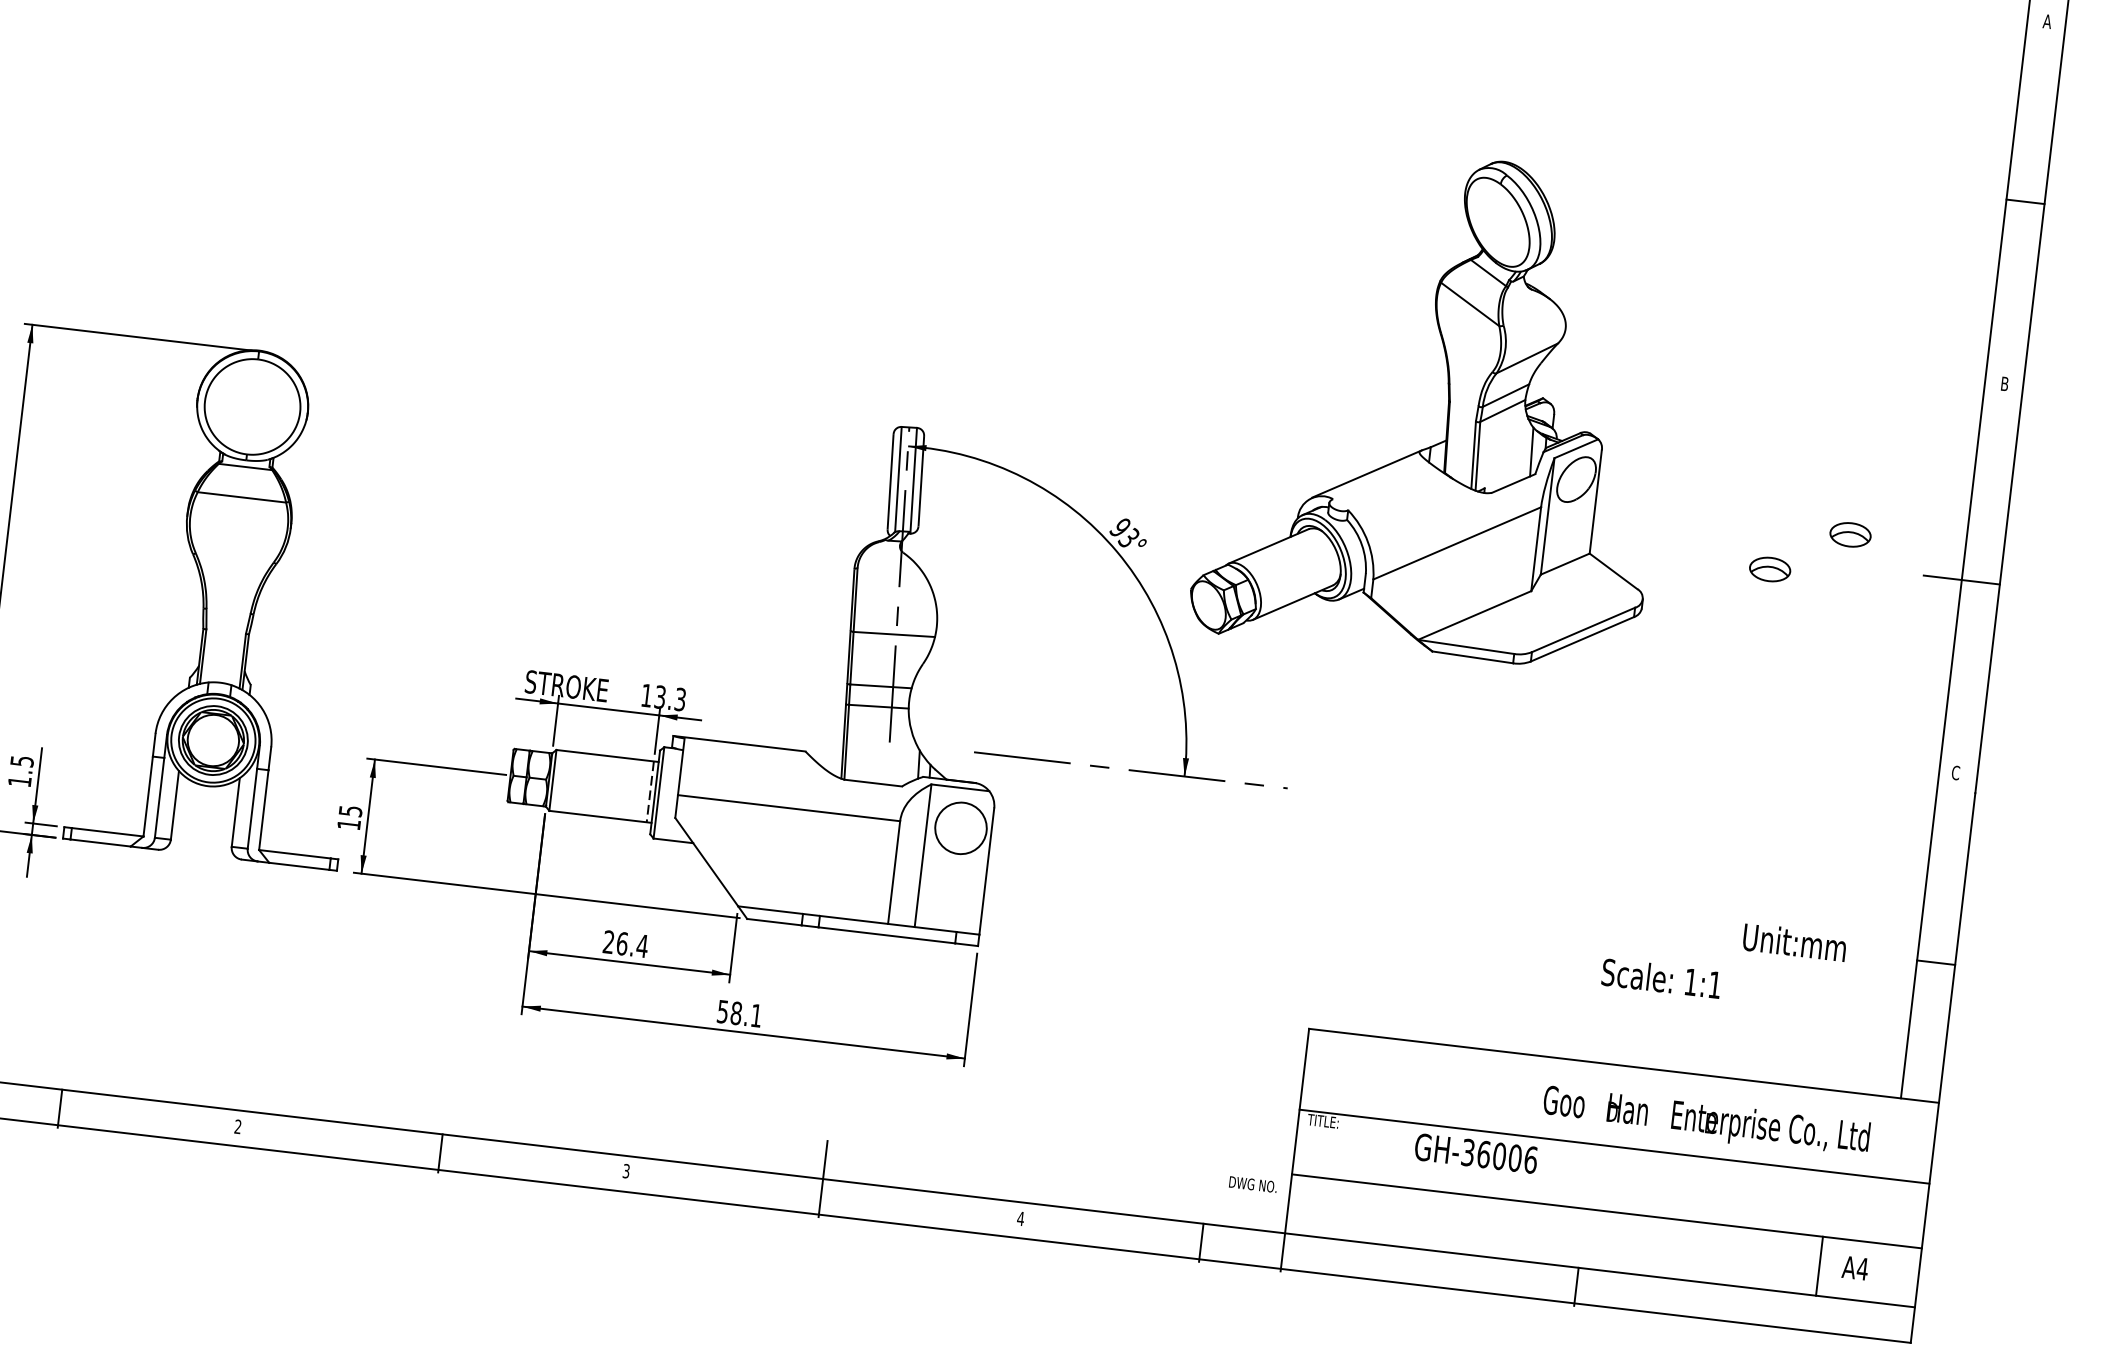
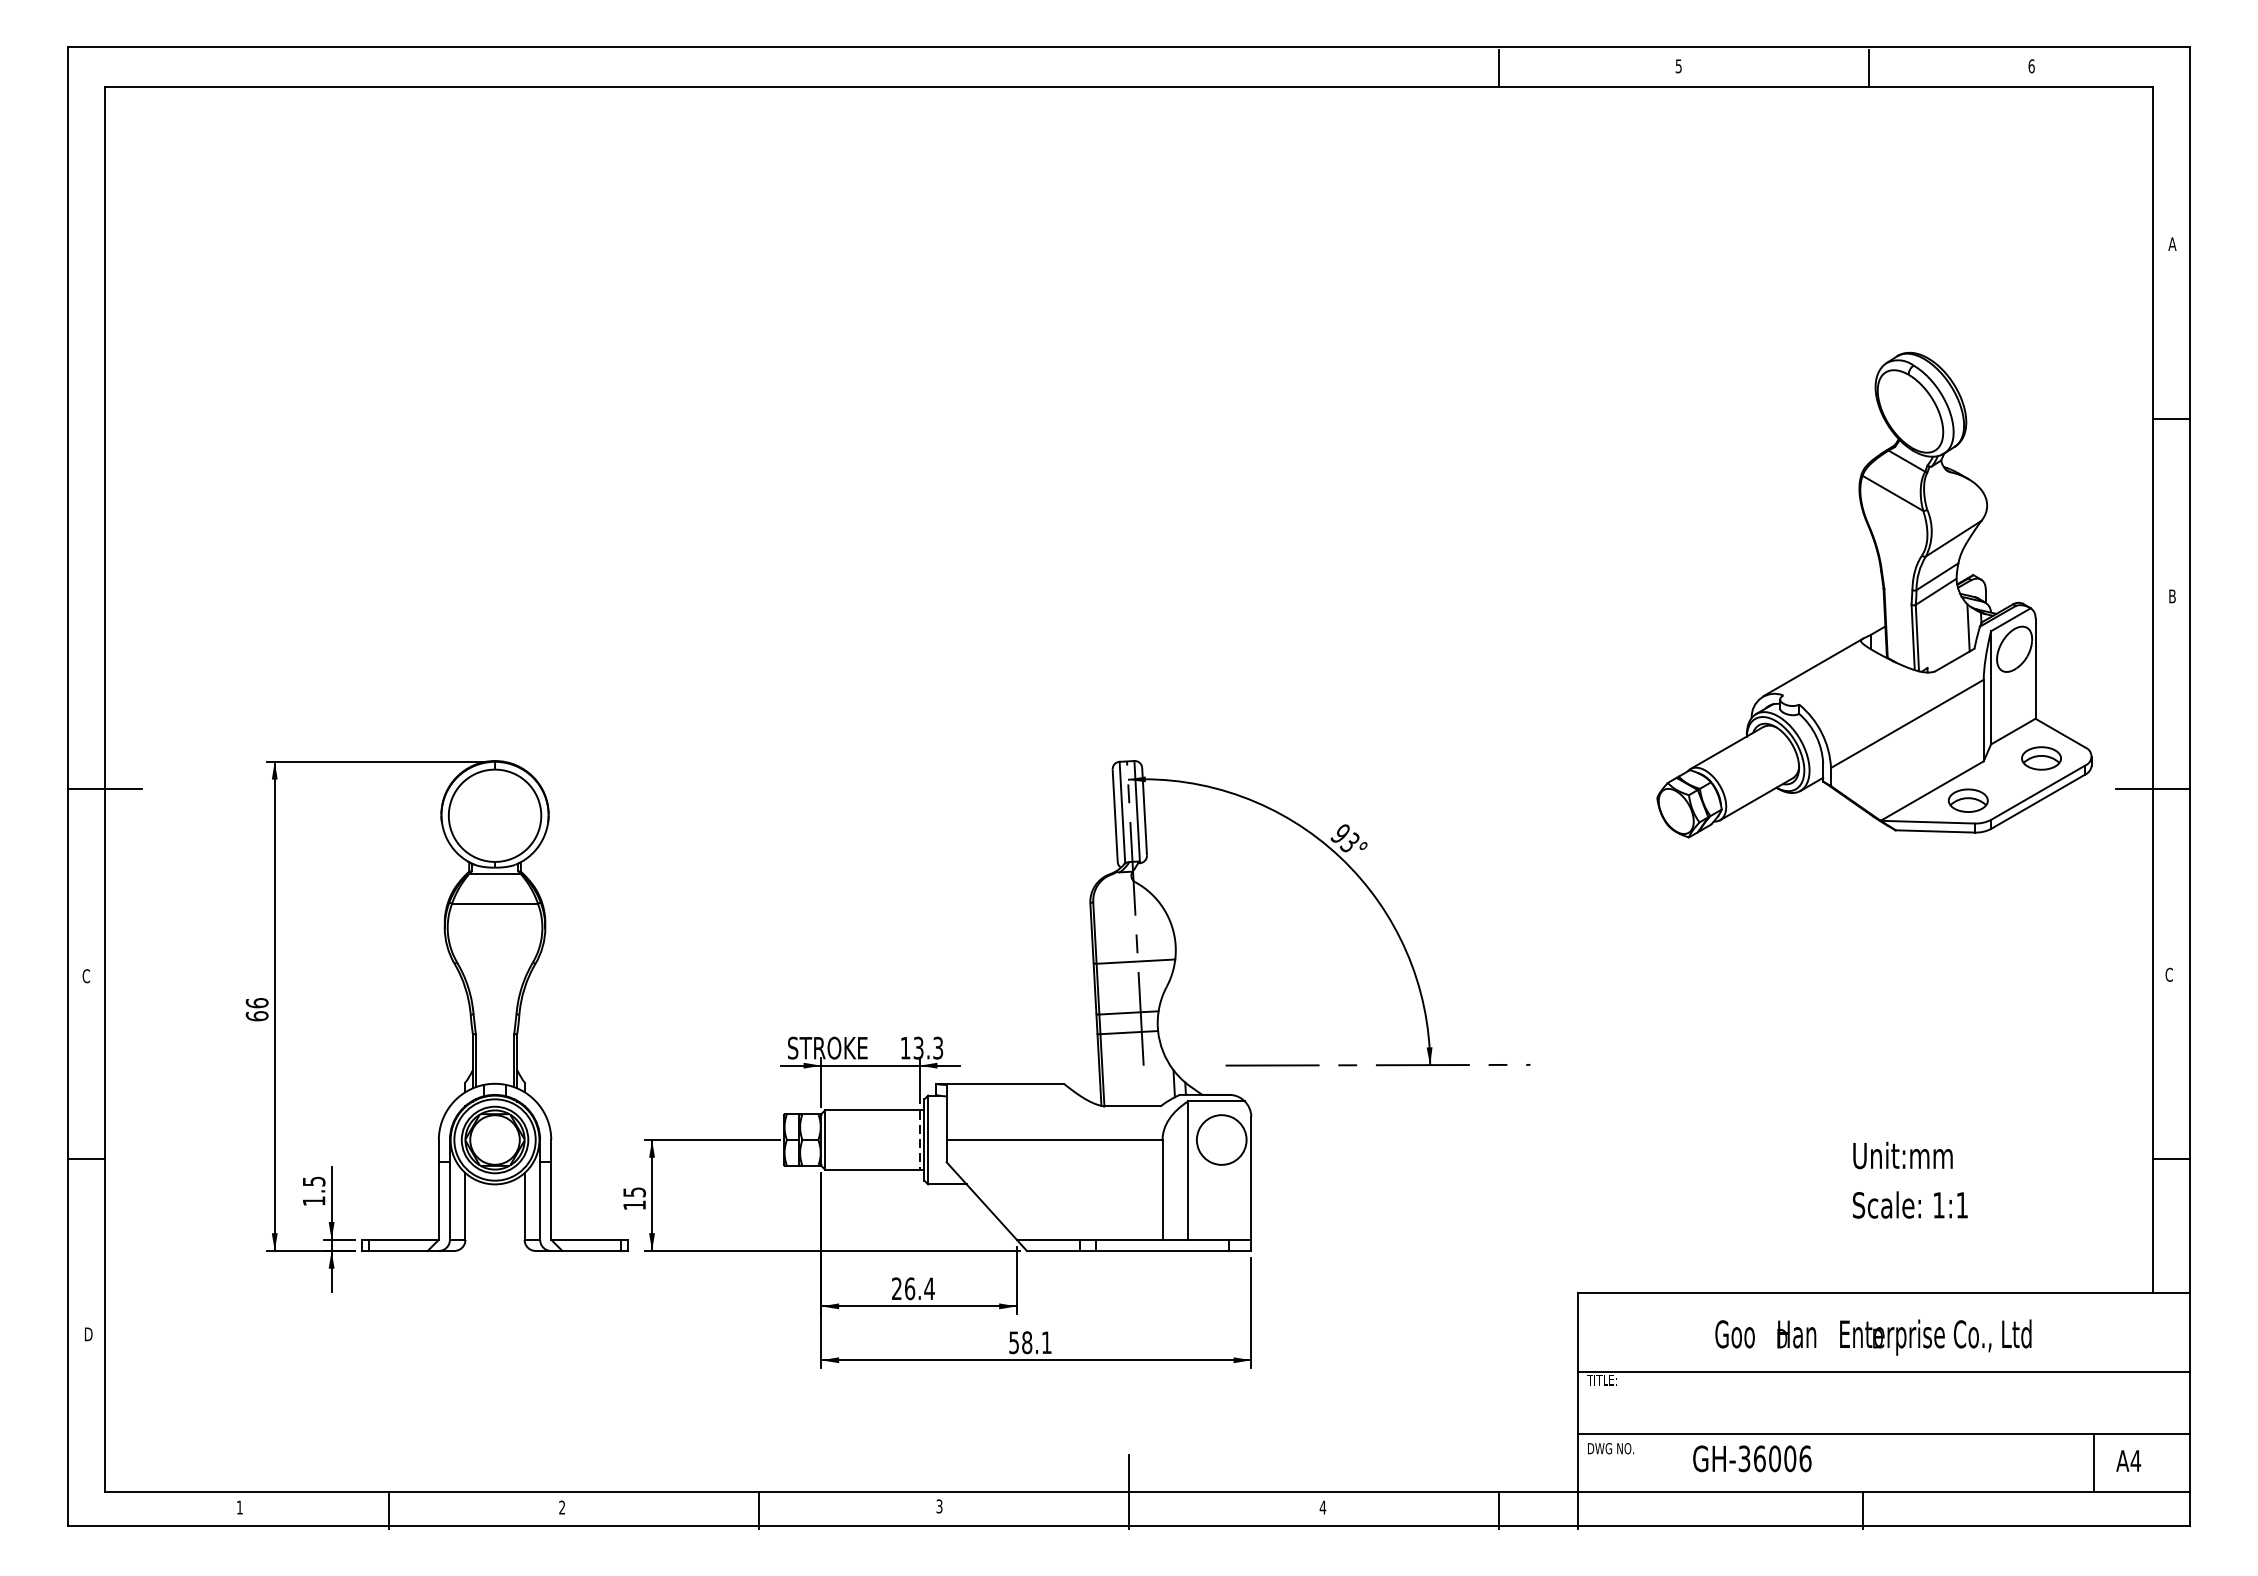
part: (1447, 406) -> (1882, 593), moved
text: (1794, 942) -> (1902, 1155), moved
text: (1706, 1121) -> (1873, 1337), moved
text: (1476, 1153) -> (1752, 1458), moved
text: (1253, 1184) -> (1611, 1448), moved

